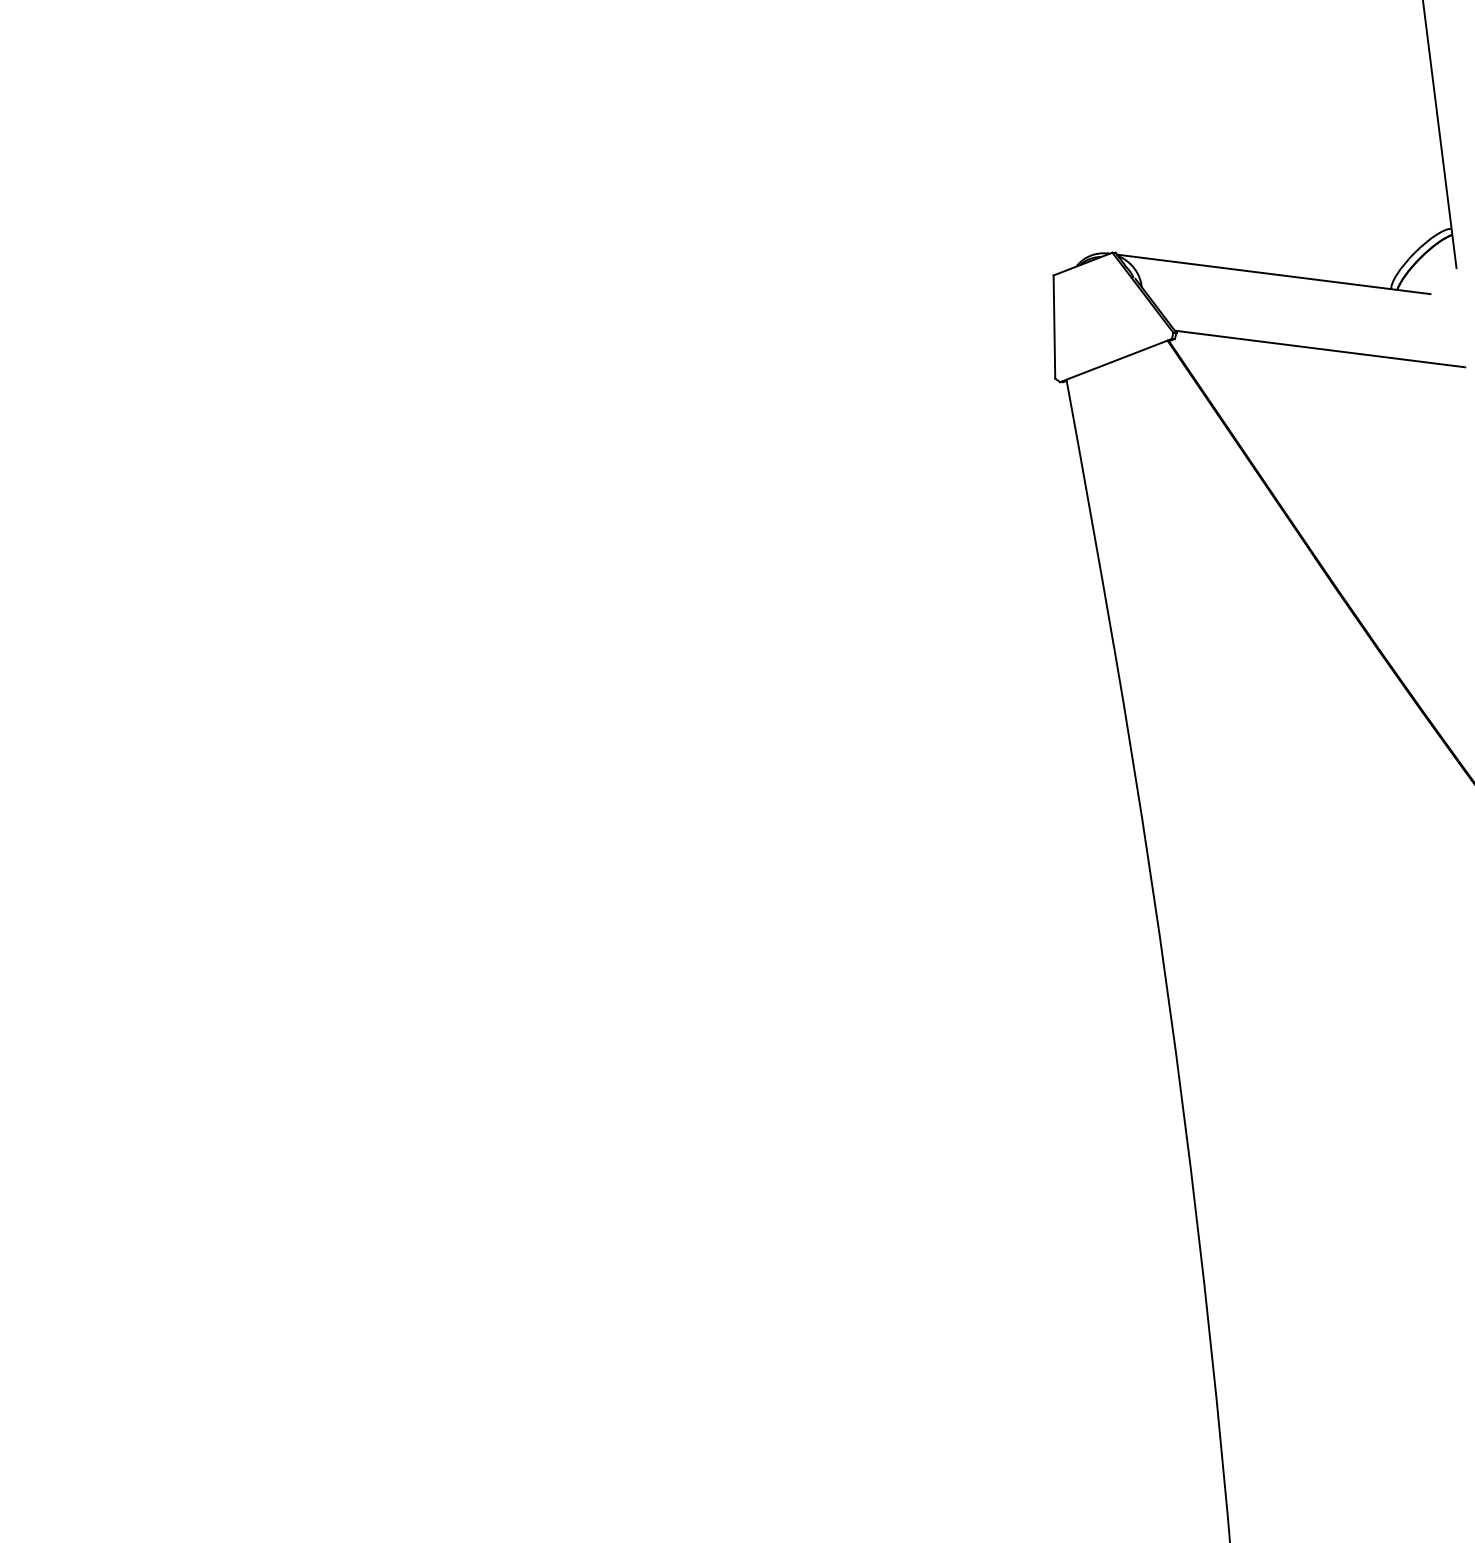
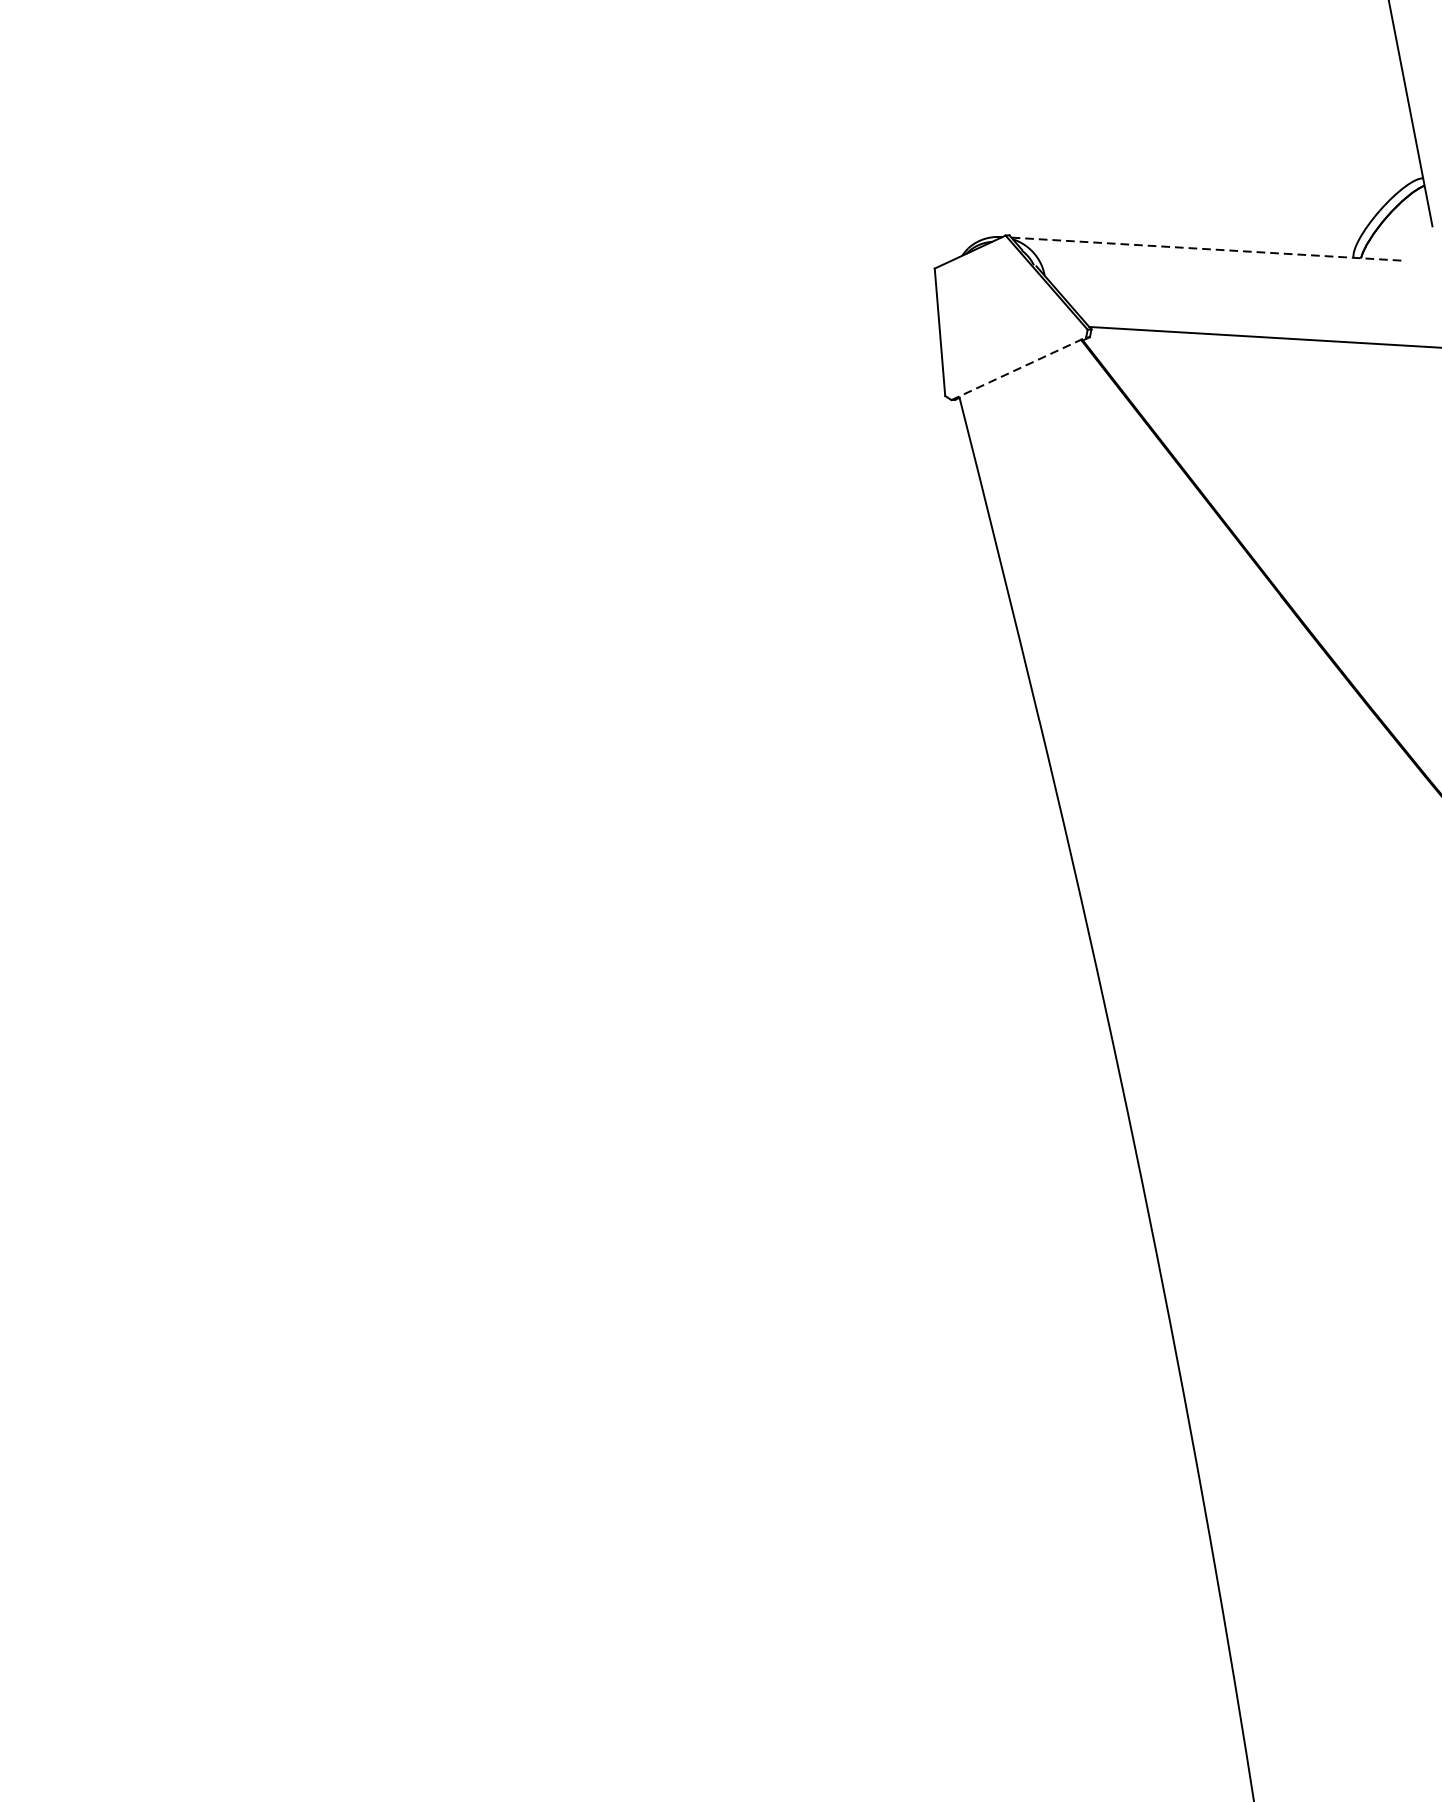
line: (1273, 274) -> (1206, 249), solid -> dashed
line: (1115, 360) -> (1018, 368), solid -> dashed

